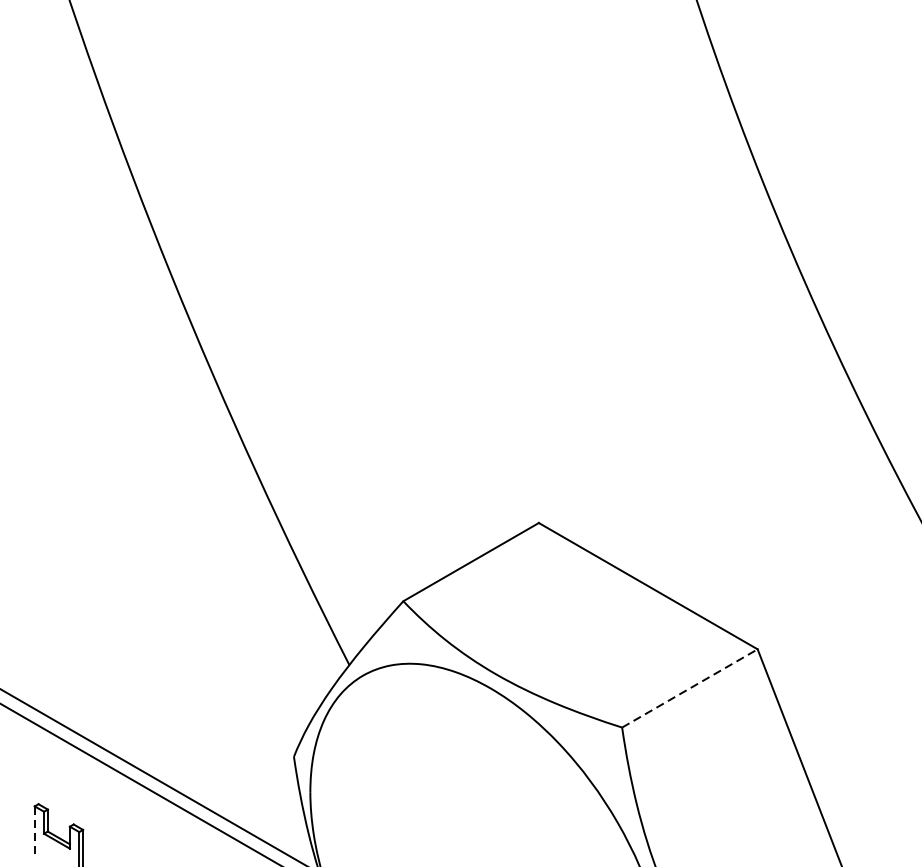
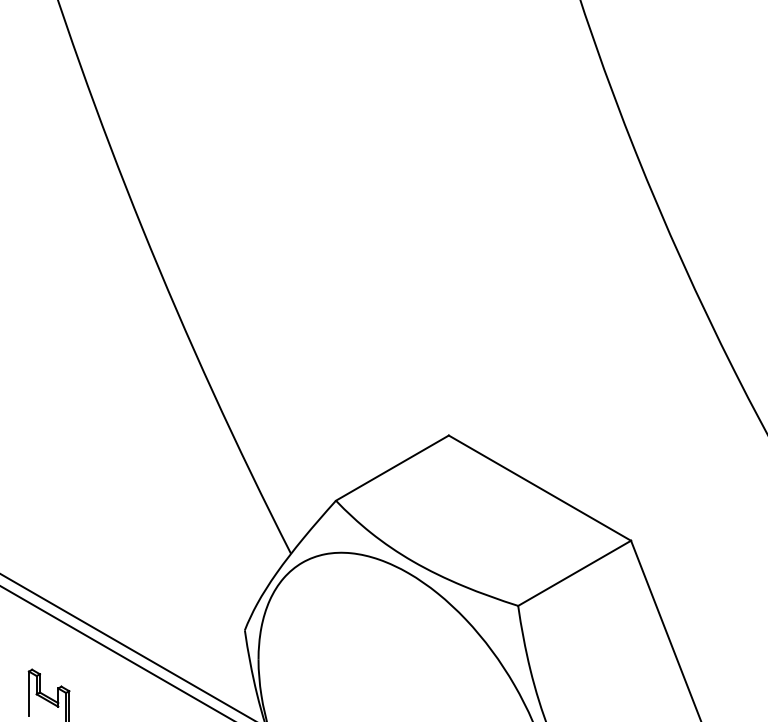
line: (690, 688) -> (575, 573), dashed -> solid
line: (35, 833) -> (29, 694), dashed -> solid

